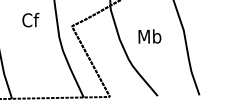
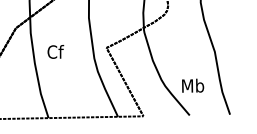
text: (30, 19) -> (55, 51), moved
text: (150, 36) -> (193, 85), moved

